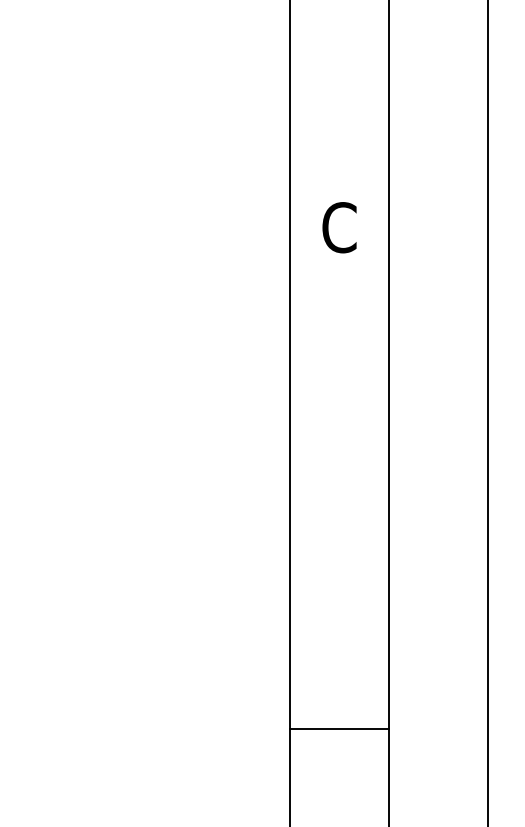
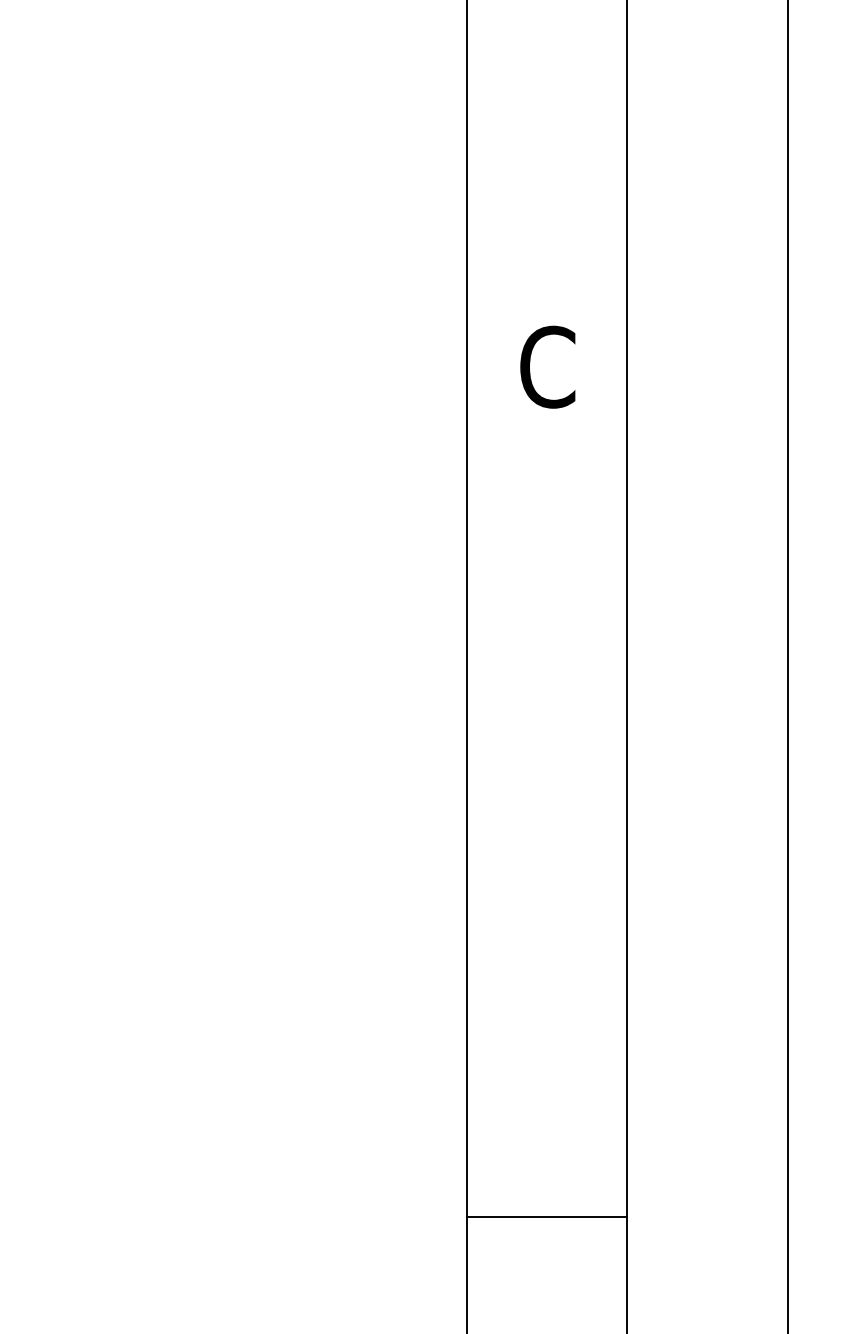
line: (338, 728) -> (546, 1217), moved

